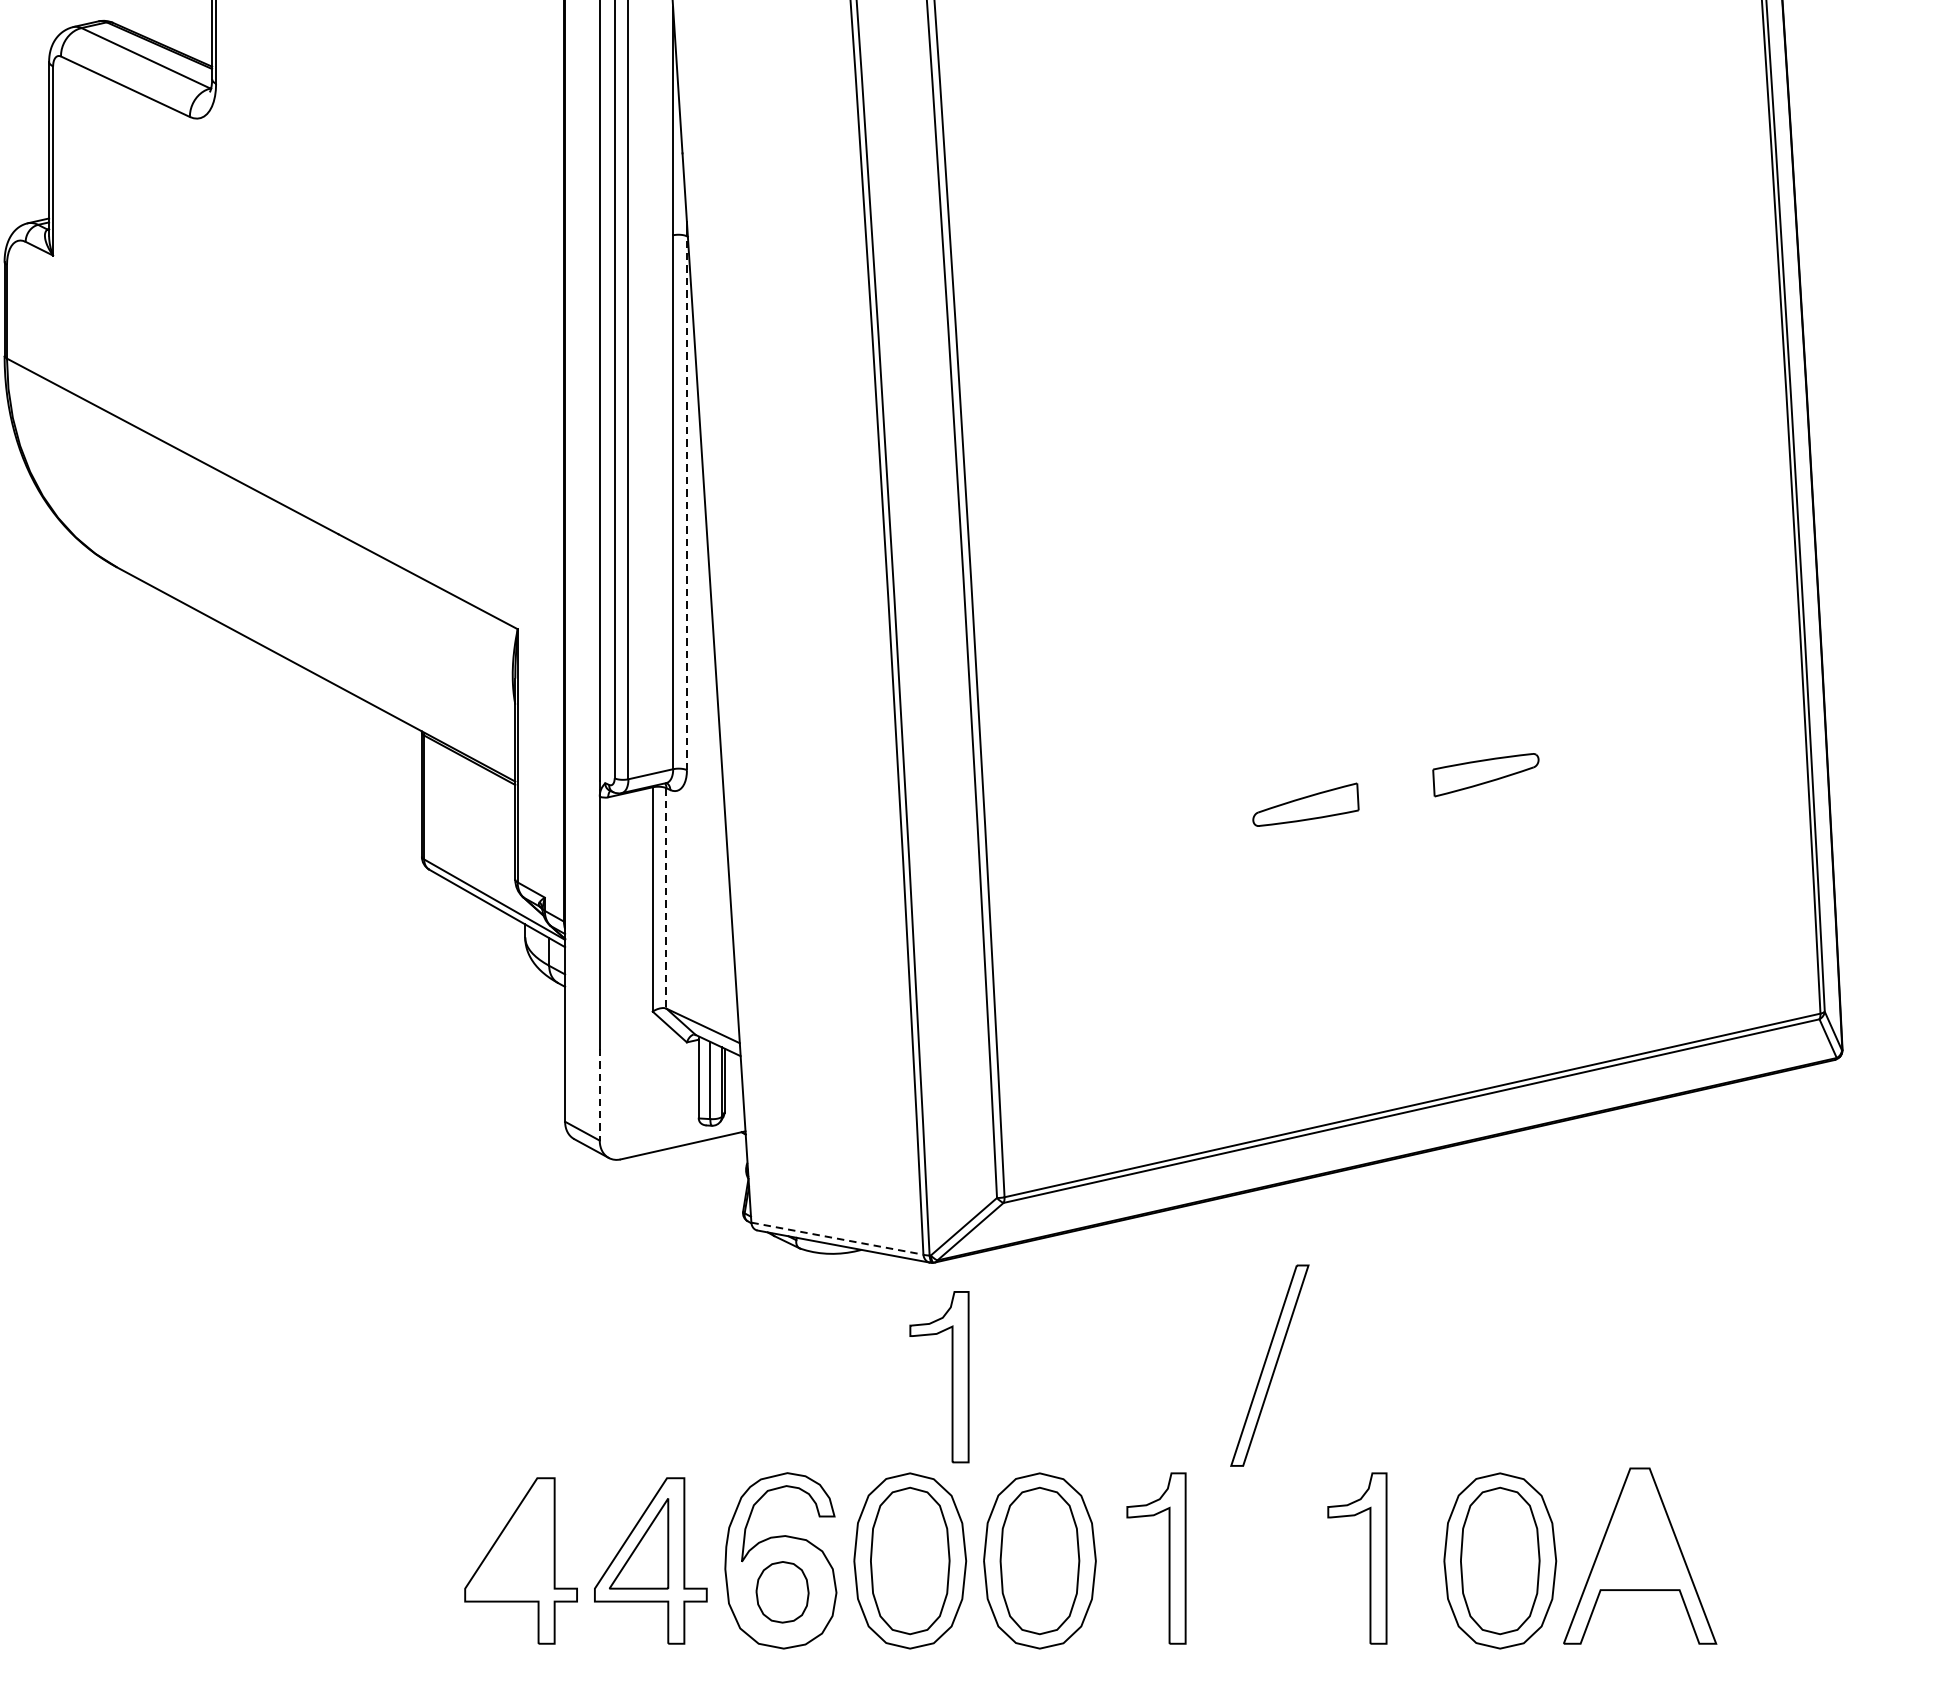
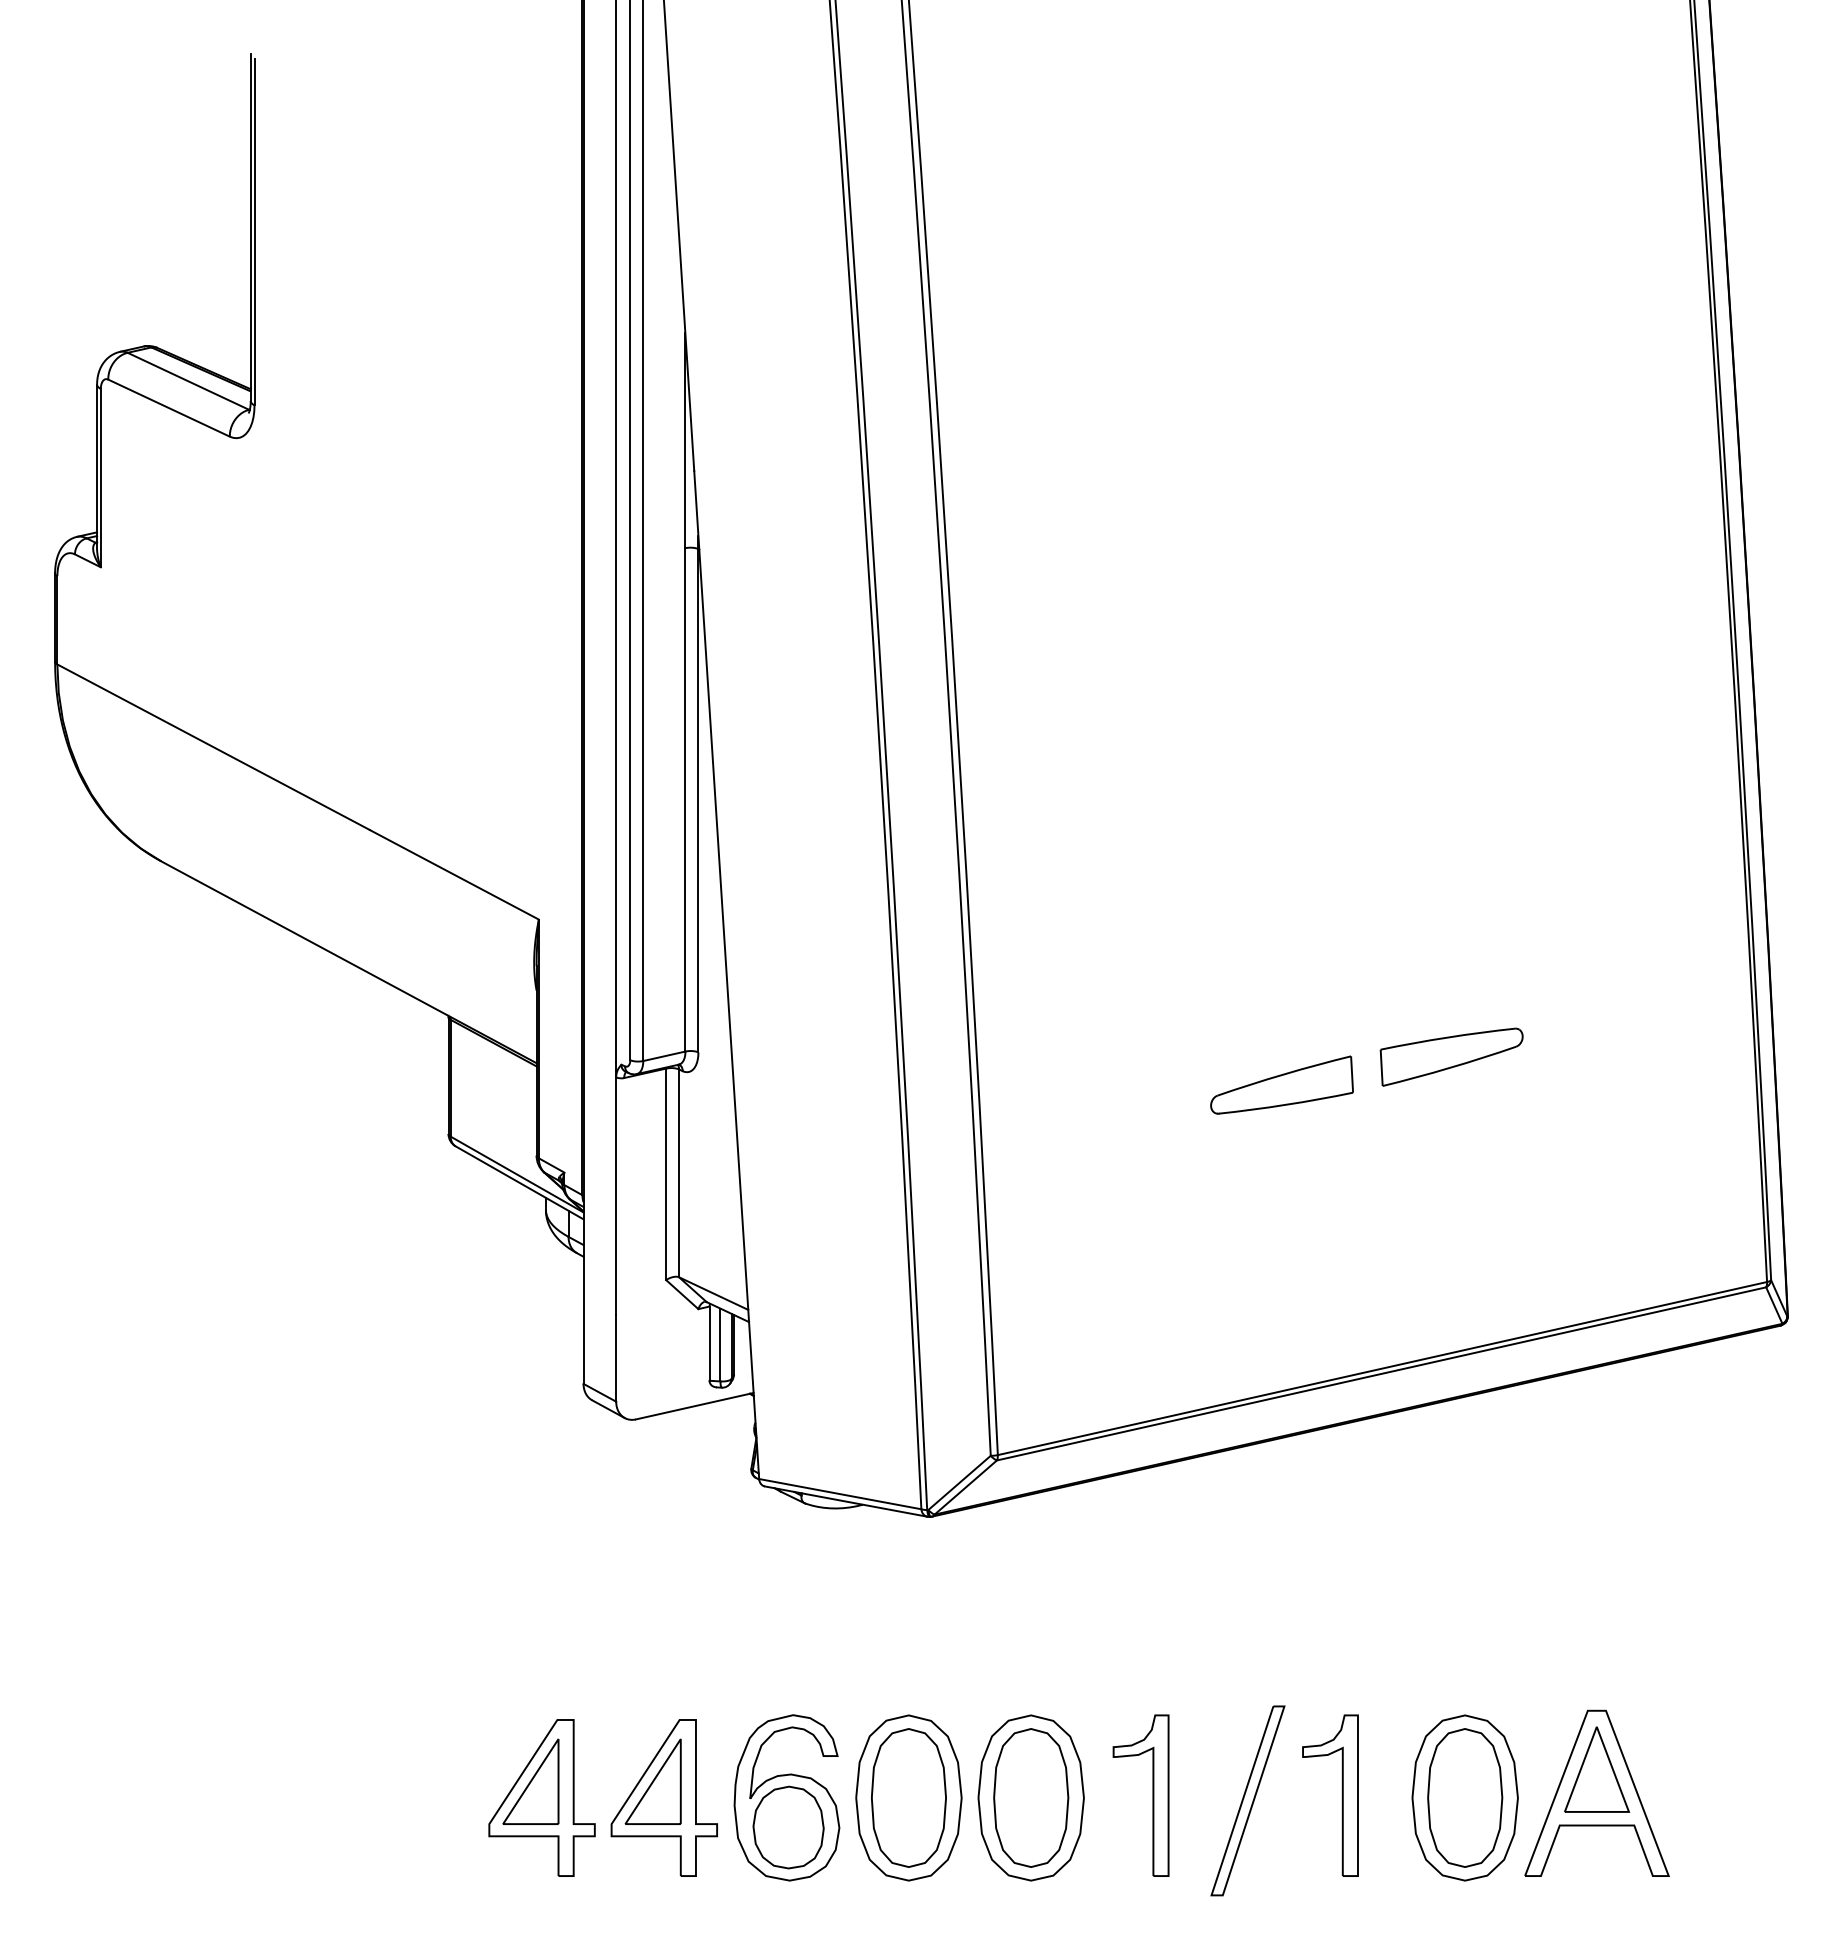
line: (687, 502) -> (698, 800), dashed -> solid
part: (1485, 774) -> (1451, 1056), size x1.43
part: (1305, 804) -> (1281, 1084), size x1.43
line: (666, 898) -> (679, 1173), dashed -> solid
line: (600, 1094) -> (616, 1358), dashed -> solid
line: (837, 1239) -> (840, 1494), dashed -> solid
part: (1269, 1365) -> (1247, 1800), moved
part: (951, 1376) -> (947, 1624), removed
part: (1640, 1530) -> (1597, 1769), added
part: (508, 1543) -> (530, 1781), added
part: (782, 1592) -> (788, 1827), size x1.43

